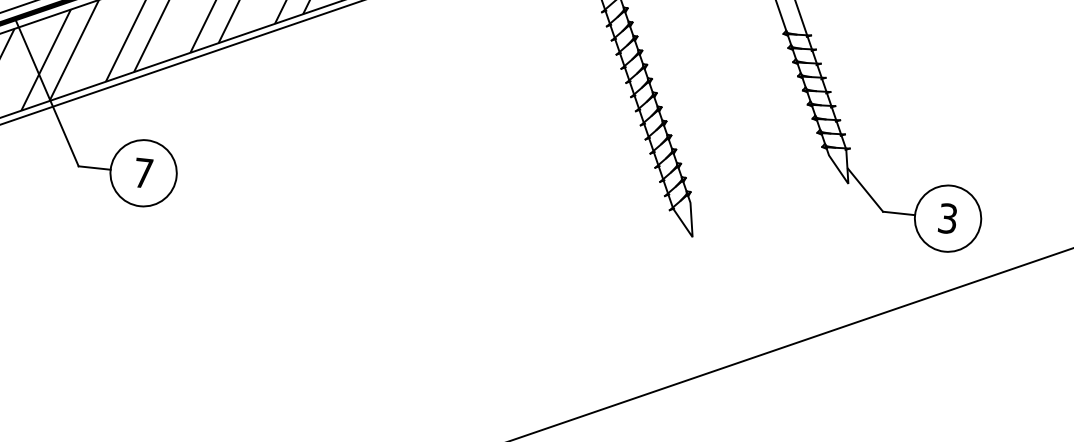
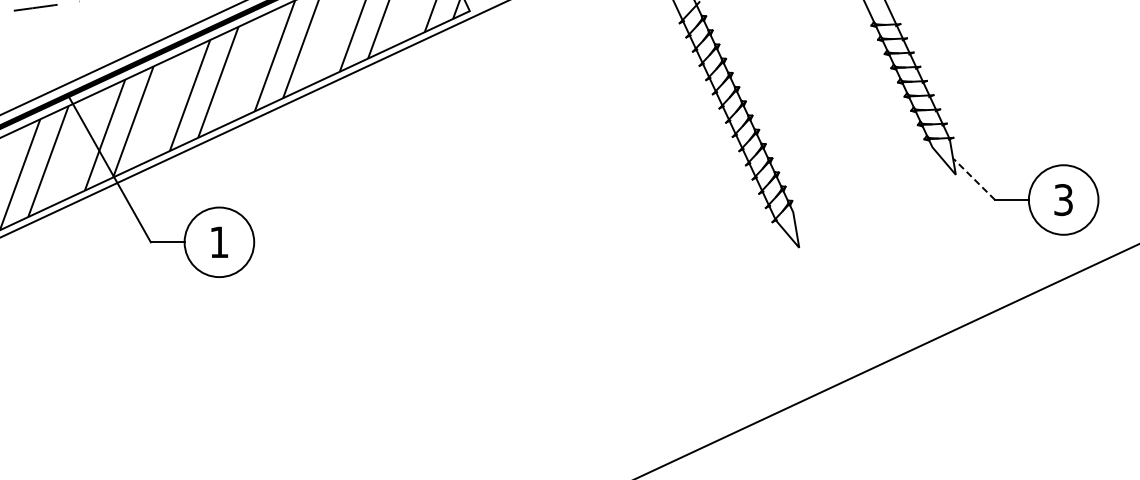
text: (143, 172) -> (219, 241), 7 -> 1
line: (865, 190) -> (974, 179), solid -> dashed

